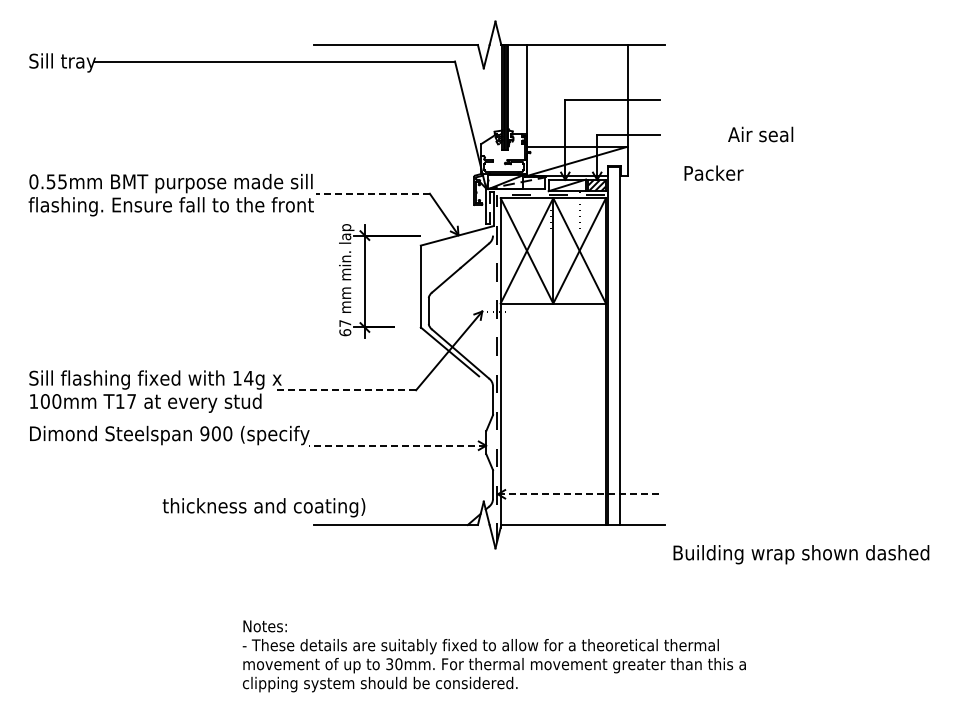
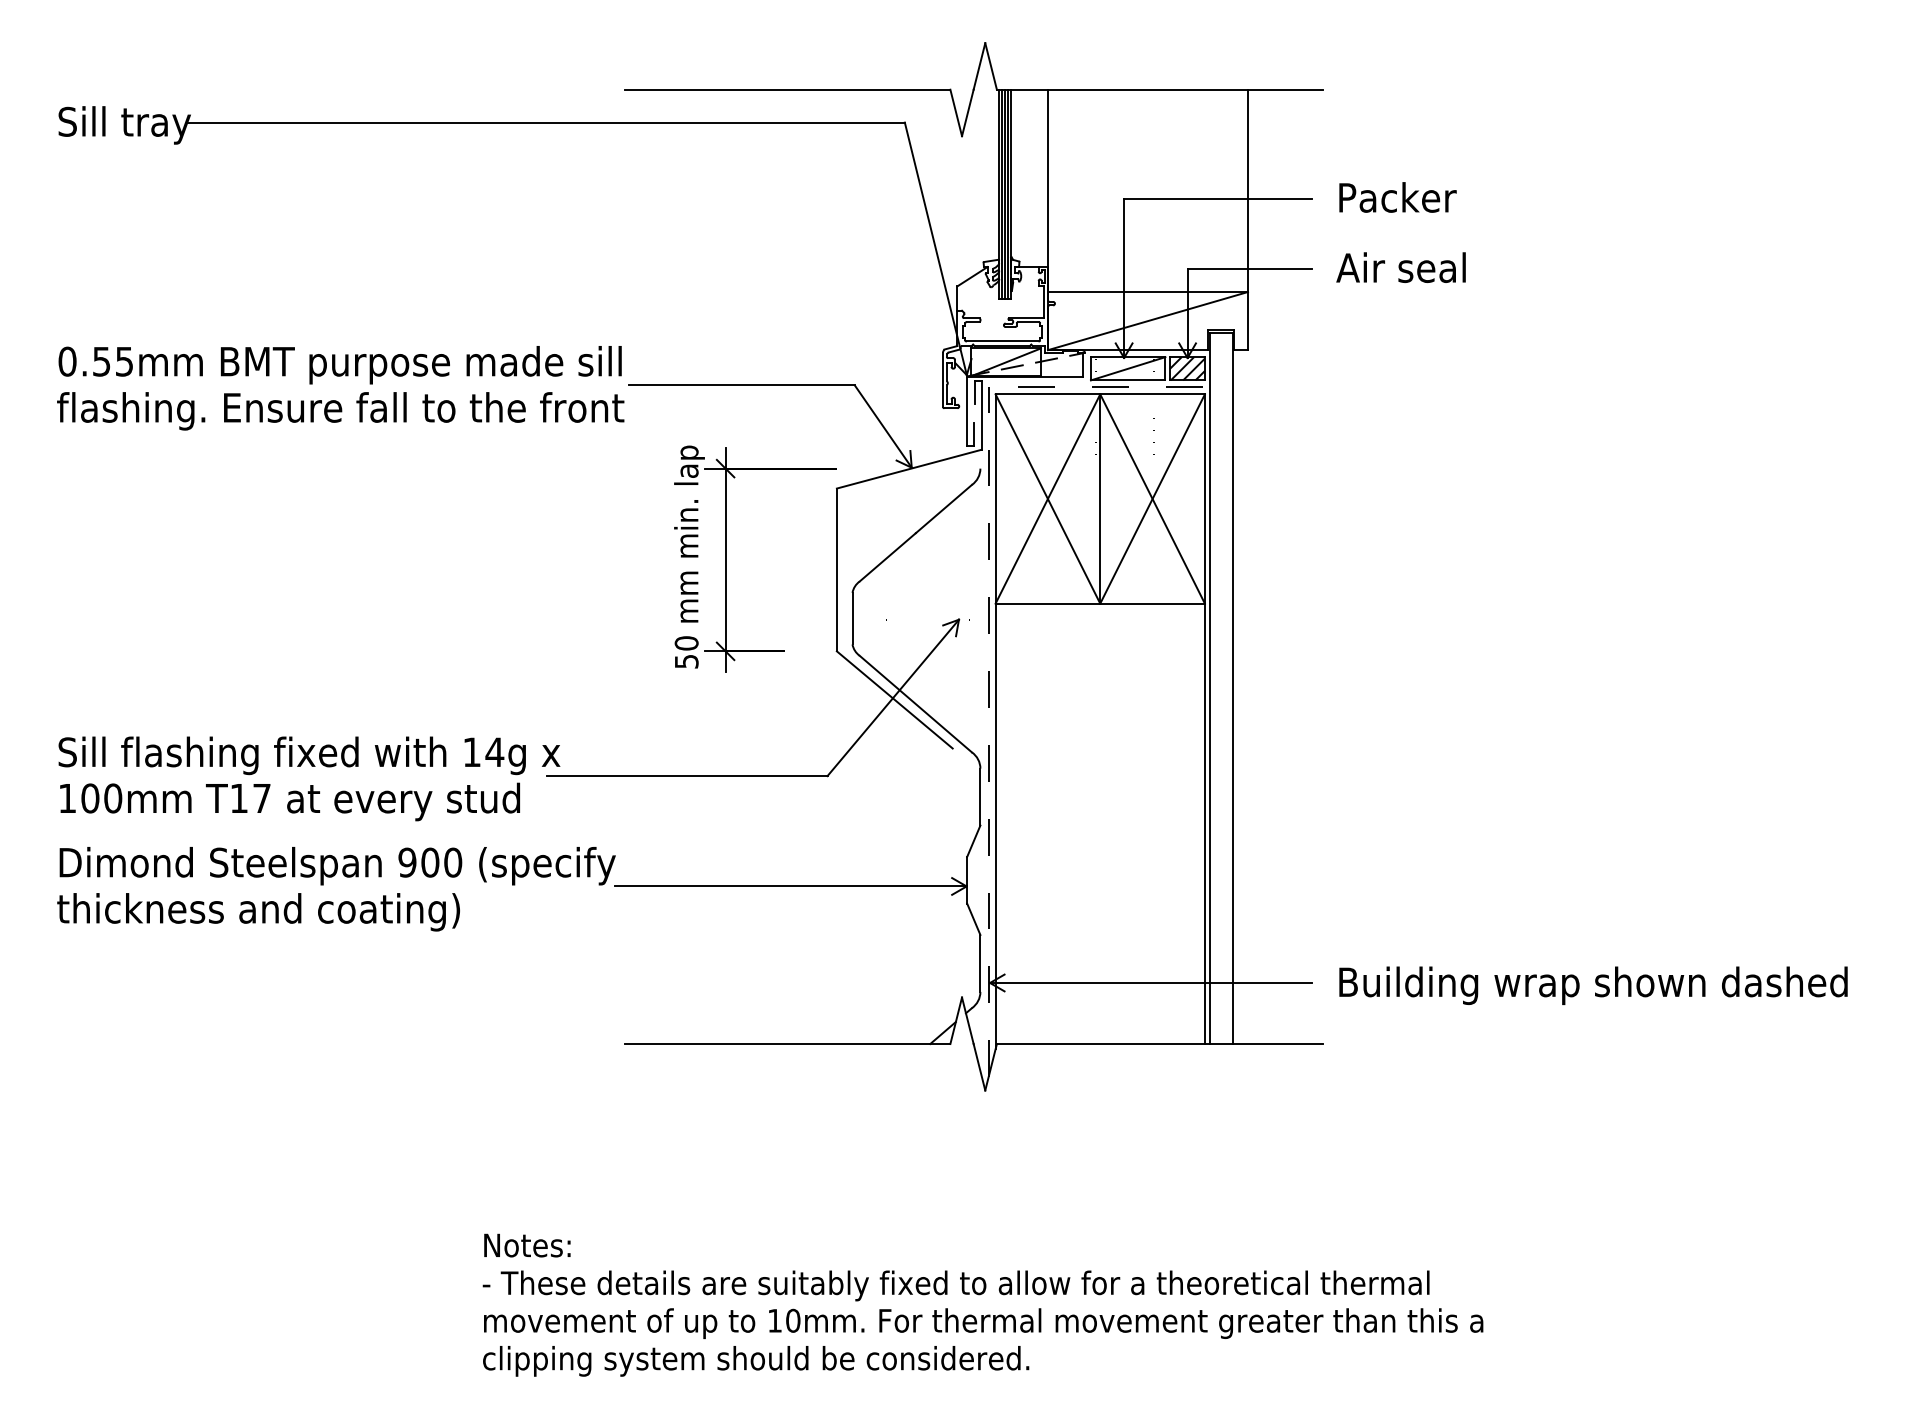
text: (760, 134) -> (1400, 267), moved
text: (713, 172) -> (1396, 196), moved
line: (373, 193) -> (742, 384), dashed -> solid
text: (345, 327) -> (687, 651), 67 -> 50
line: (345, 390) -> (687, 776), dashed -> solid
line: (397, 445) -> (790, 885), dashed -> solid
line: (578, 494) -> (1150, 983), dashed -> solid
text: (263, 507) -> (257, 911), moved
text: (801, 554) -> (1593, 985), moved
text: (389, 664) -> (774, 1321), 30mm. -> 10mm.

